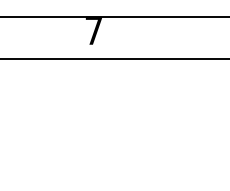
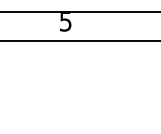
text: (93, 32) -> (65, 22), 7 -> 5

